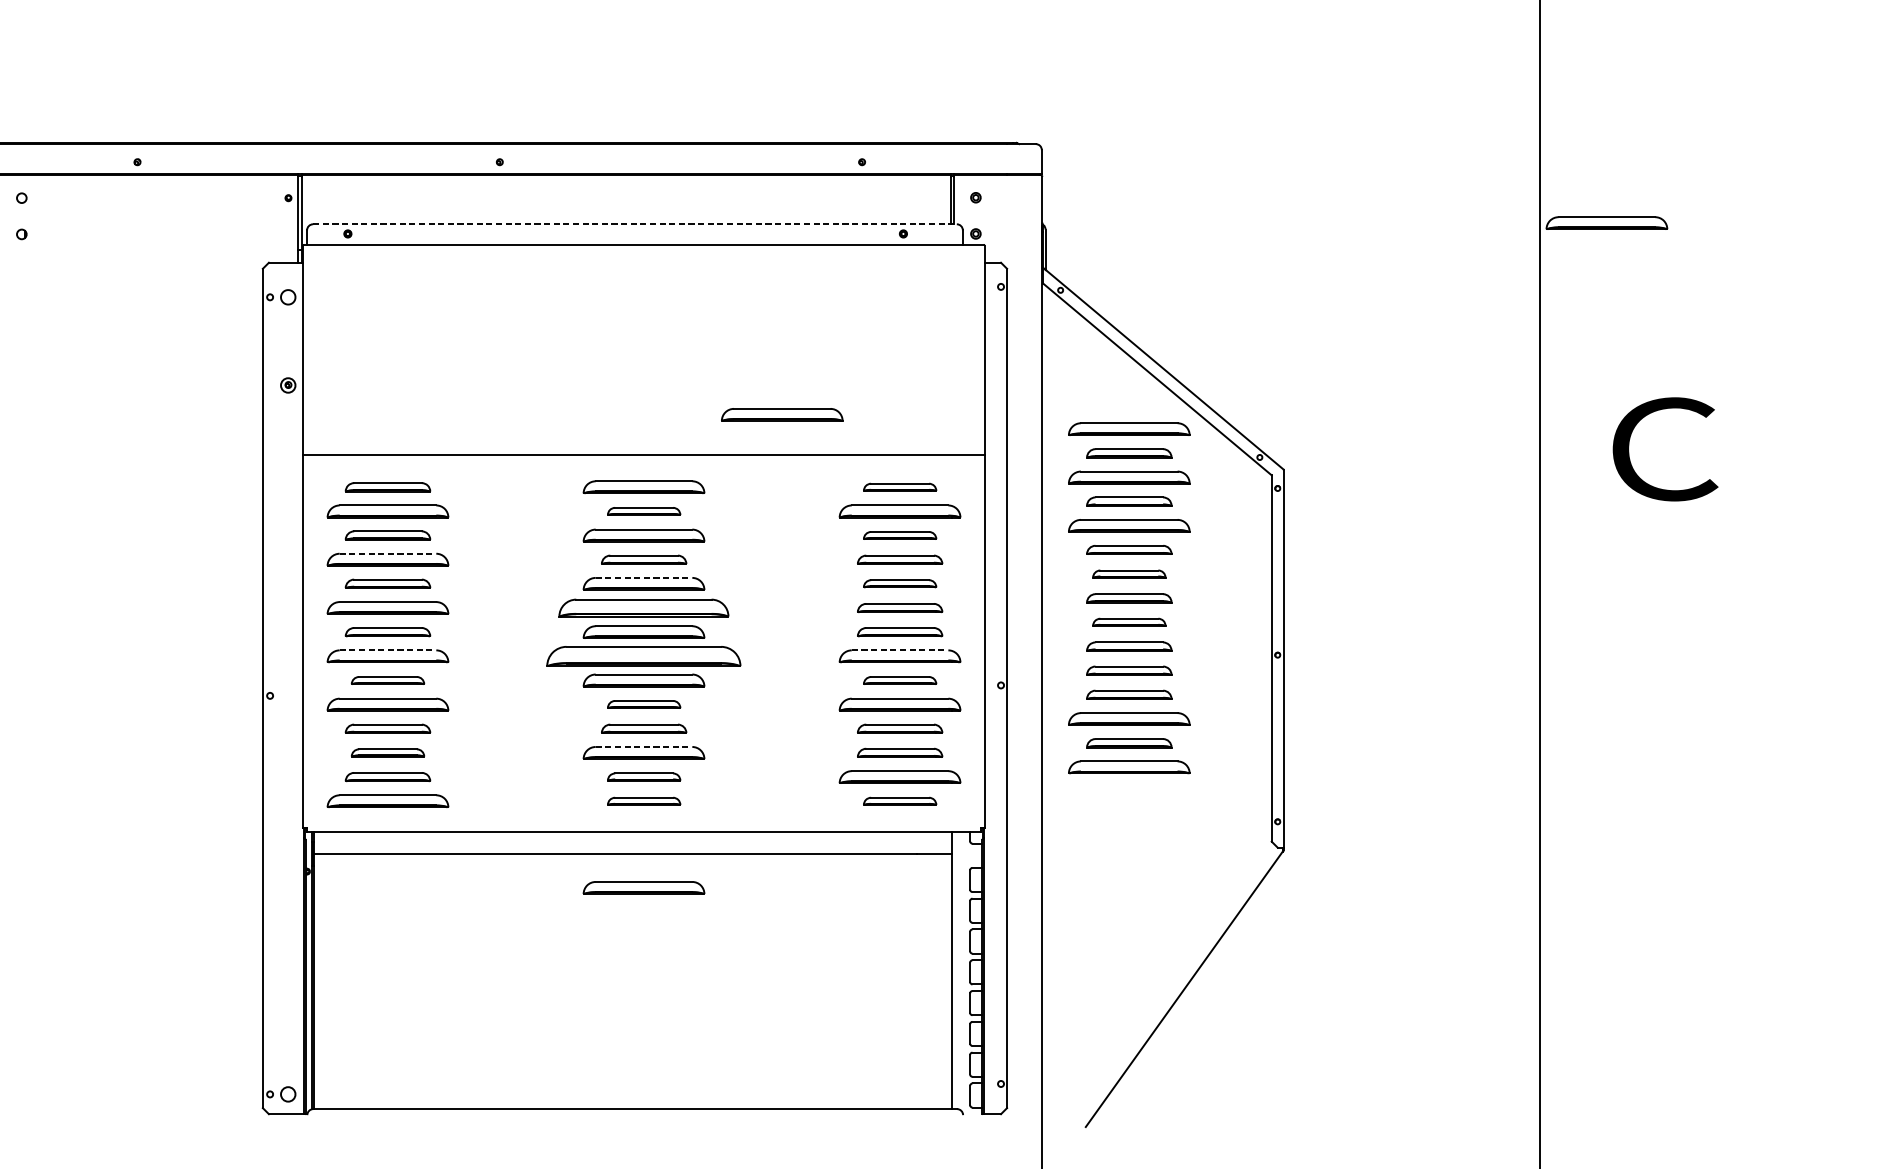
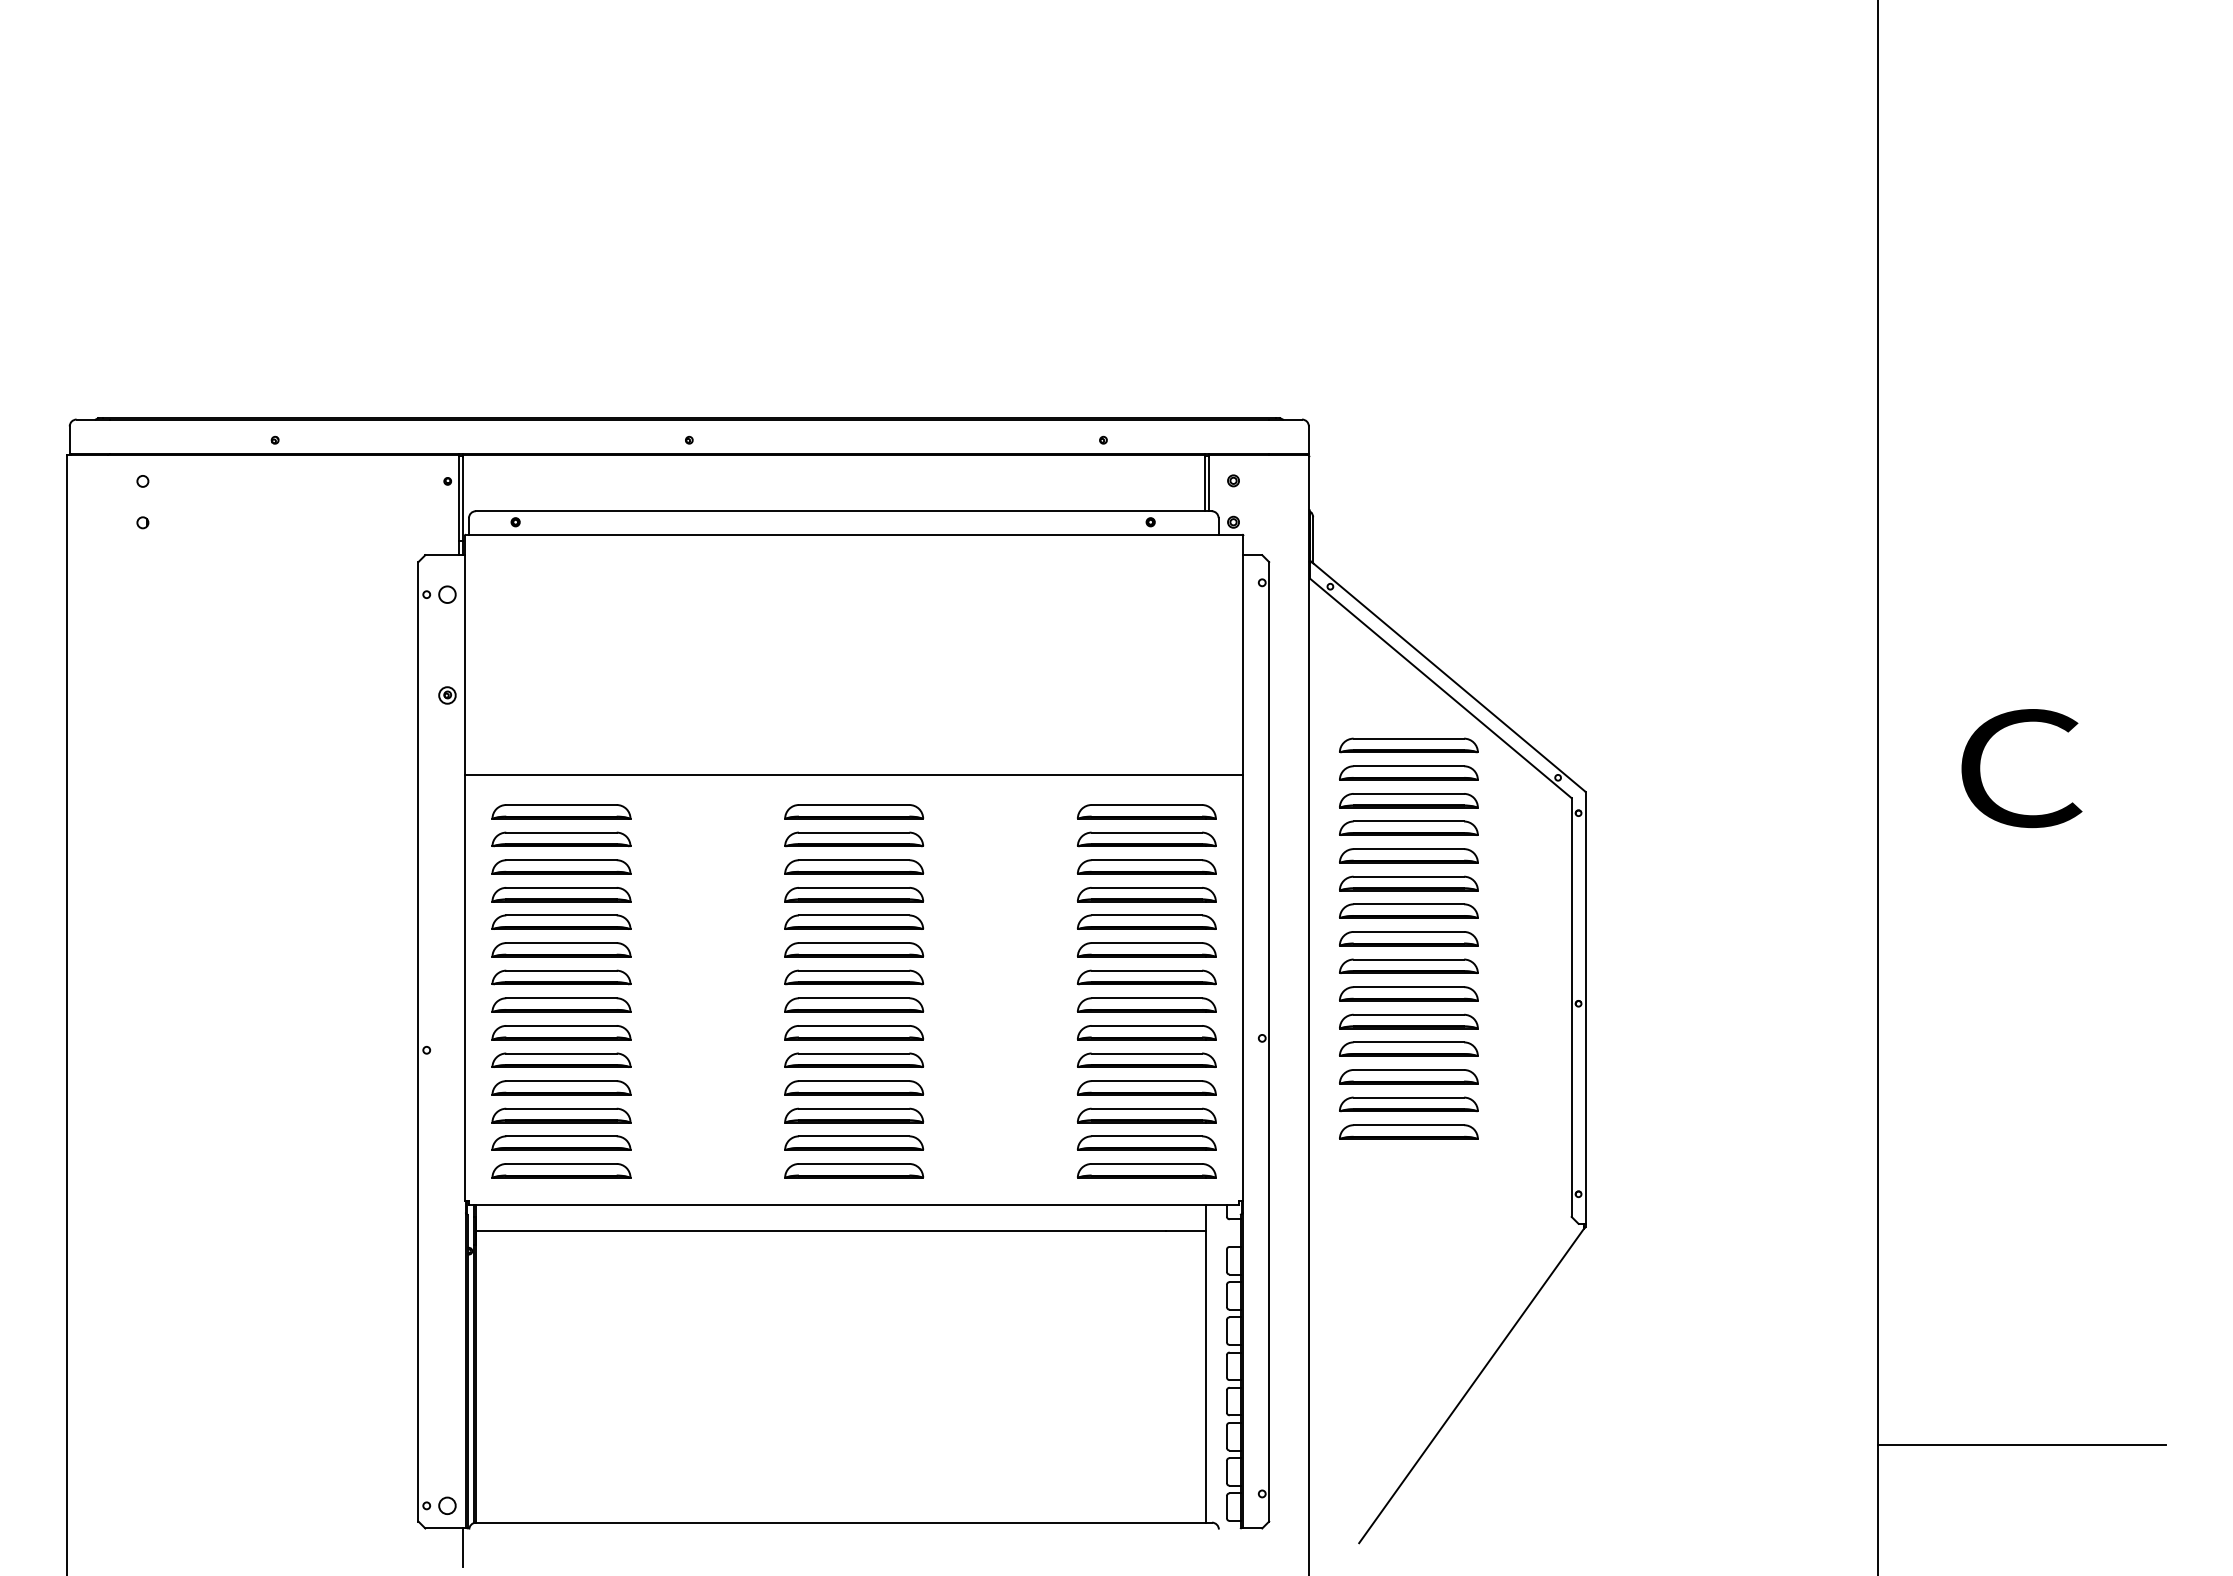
part: (1606, 222) -> (1954, 509), removed
line: (634, 224) -> (843, 511), dashed -> solid
part: (782, 414) -> (1012, 728), removed
part: (1128, 452) -> (1408, 772), size x1.43
part: (388, 486) -> (561, 811), size x1.43
part: (899, 486) -> (1146, 811), size x1.67
part: (1128, 500) -> (1408, 827), size x1.43
part: (644, 511) -> (854, 839), size x1.67
part: (388, 535) -> (561, 866), size x1.43
part: (899, 535) -> (1146, 866), size x1.67
part: (1128, 549) -> (1408, 883), size x1.43
line: (388, 553) -> (561, 887), dashed -> solid
part: (644, 559) -> (854, 894), size x1.43
part: (899, 559) -> (1146, 894), size x1.43
part: (1128, 573) -> (1408, 910), size x1.67
line: (644, 577) -> (854, 915), dashed -> solid
part: (388, 583) -> (561, 921), size x1.43
part: (899, 583) -> (1146, 921), size x1.67
part: (1128, 598) -> (1408, 938), size x1.43
part: (644, 607) -> (854, 949), size x0.71
part: (899, 607) -> (1146, 949), size x1.43
part: (1128, 621) -> (1408, 965), size x1.67
part: (388, 632) -> (561, 977), size x1.43
part: (899, 632) -> (1146, 977), size x1.43
part: (1128, 646) -> (1408, 993), size x1.43
line: (388, 650) -> (561, 998), dashed -> solid
line: (900, 650) -> (1147, 998), dashed -> solid
part: (644, 655) -> (854, 1004), size x0.62
part: (1128, 670) -> (1408, 1021), size x1.43
part: (388, 680) -> (561, 1032), size x1.67
part: (899, 680) -> (1146, 1032), size x1.67
part: (1128, 694) -> (1408, 1048), size x1.43
part: (644, 703) -> (854, 1059), size x1.67
part: (388, 728) -> (561, 1087), size x1.43
part: (644, 728) -> (854, 1087), size x1.43
part: (899, 728) -> (1146, 1087), size x1.43
part: (1128, 743) -> (1408, 1104), size x1.43
line: (644, 746) -> (854, 1108), dashed -> solid
part: (388, 752) -> (561, 1115), size x1.67
part: (899, 752) -> (1146, 1115), size x1.43
part: (388, 776) -> (561, 1142), size x1.43
part: (644, 776) -> (854, 1142), size x1.67
part: (644, 801) -> (854, 1170), size x1.67
part: (899, 801) -> (1146, 1170), size x1.67
part: (644, 887) -> (854, 1269), removed
line: (1666, 1040) -> (2022, 1444), added
line: (302, 1130) -> (463, 1547), added

